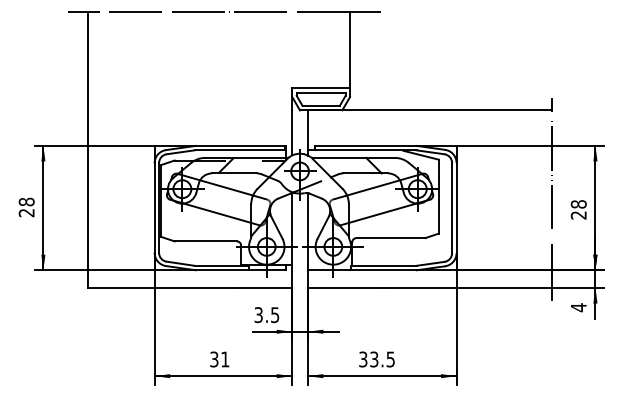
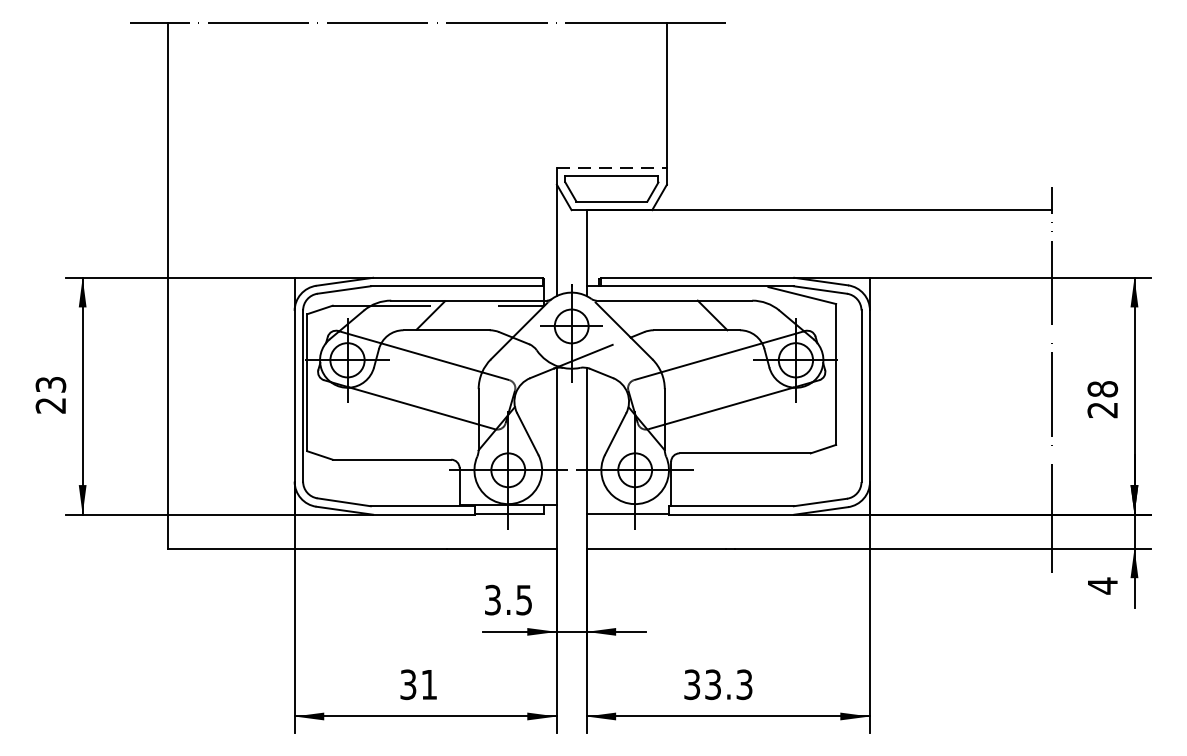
line: (321, 88) -> (612, 168), solid -> dashed
text: (26, 201) -> (50, 383), 28 -> 23
text: (390, 358) -> (744, 682), 33.5 -> 33.3

